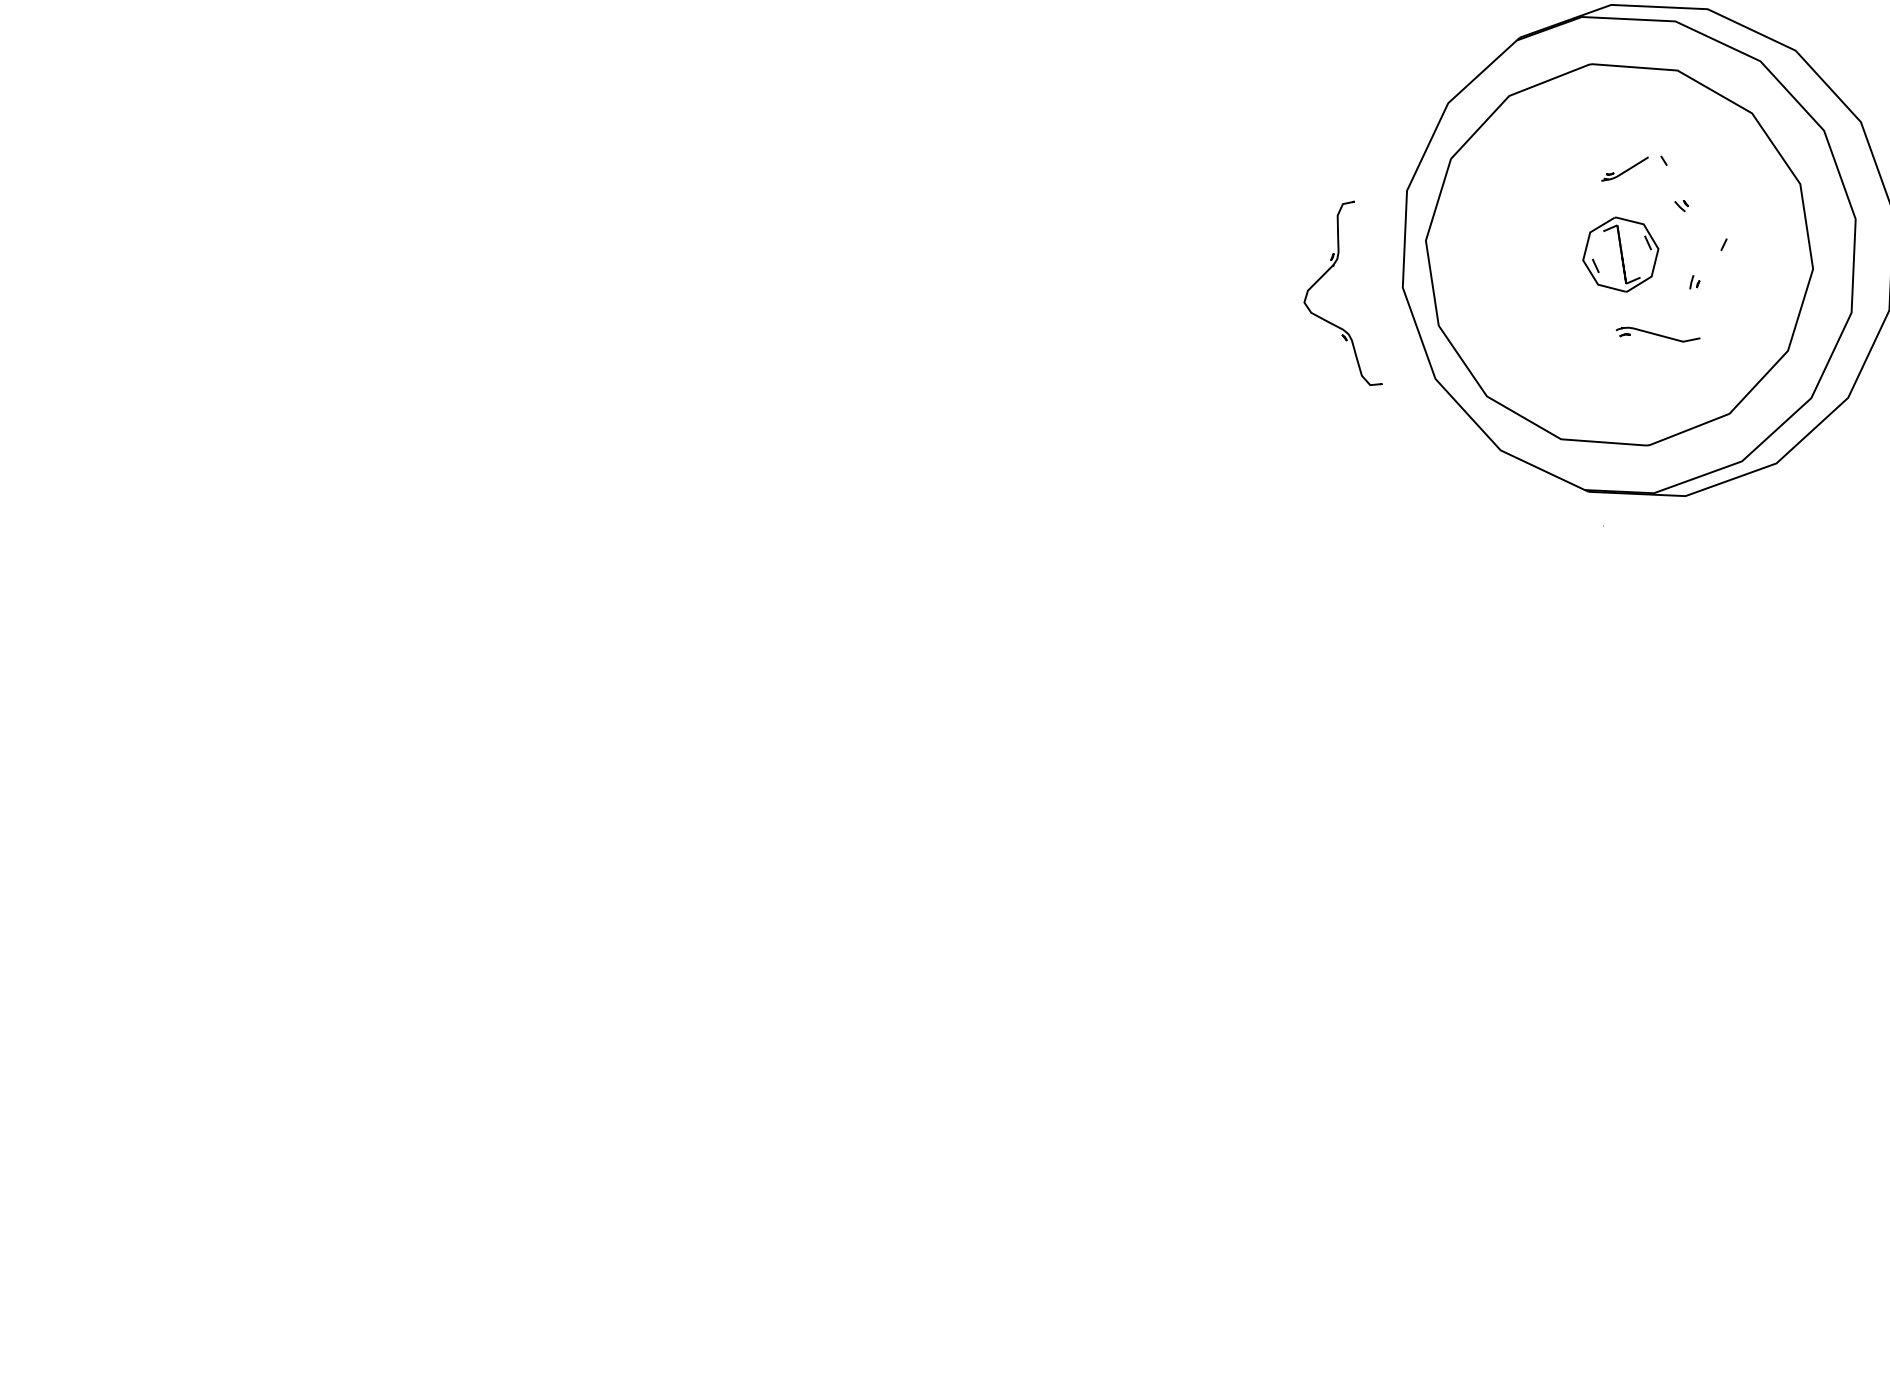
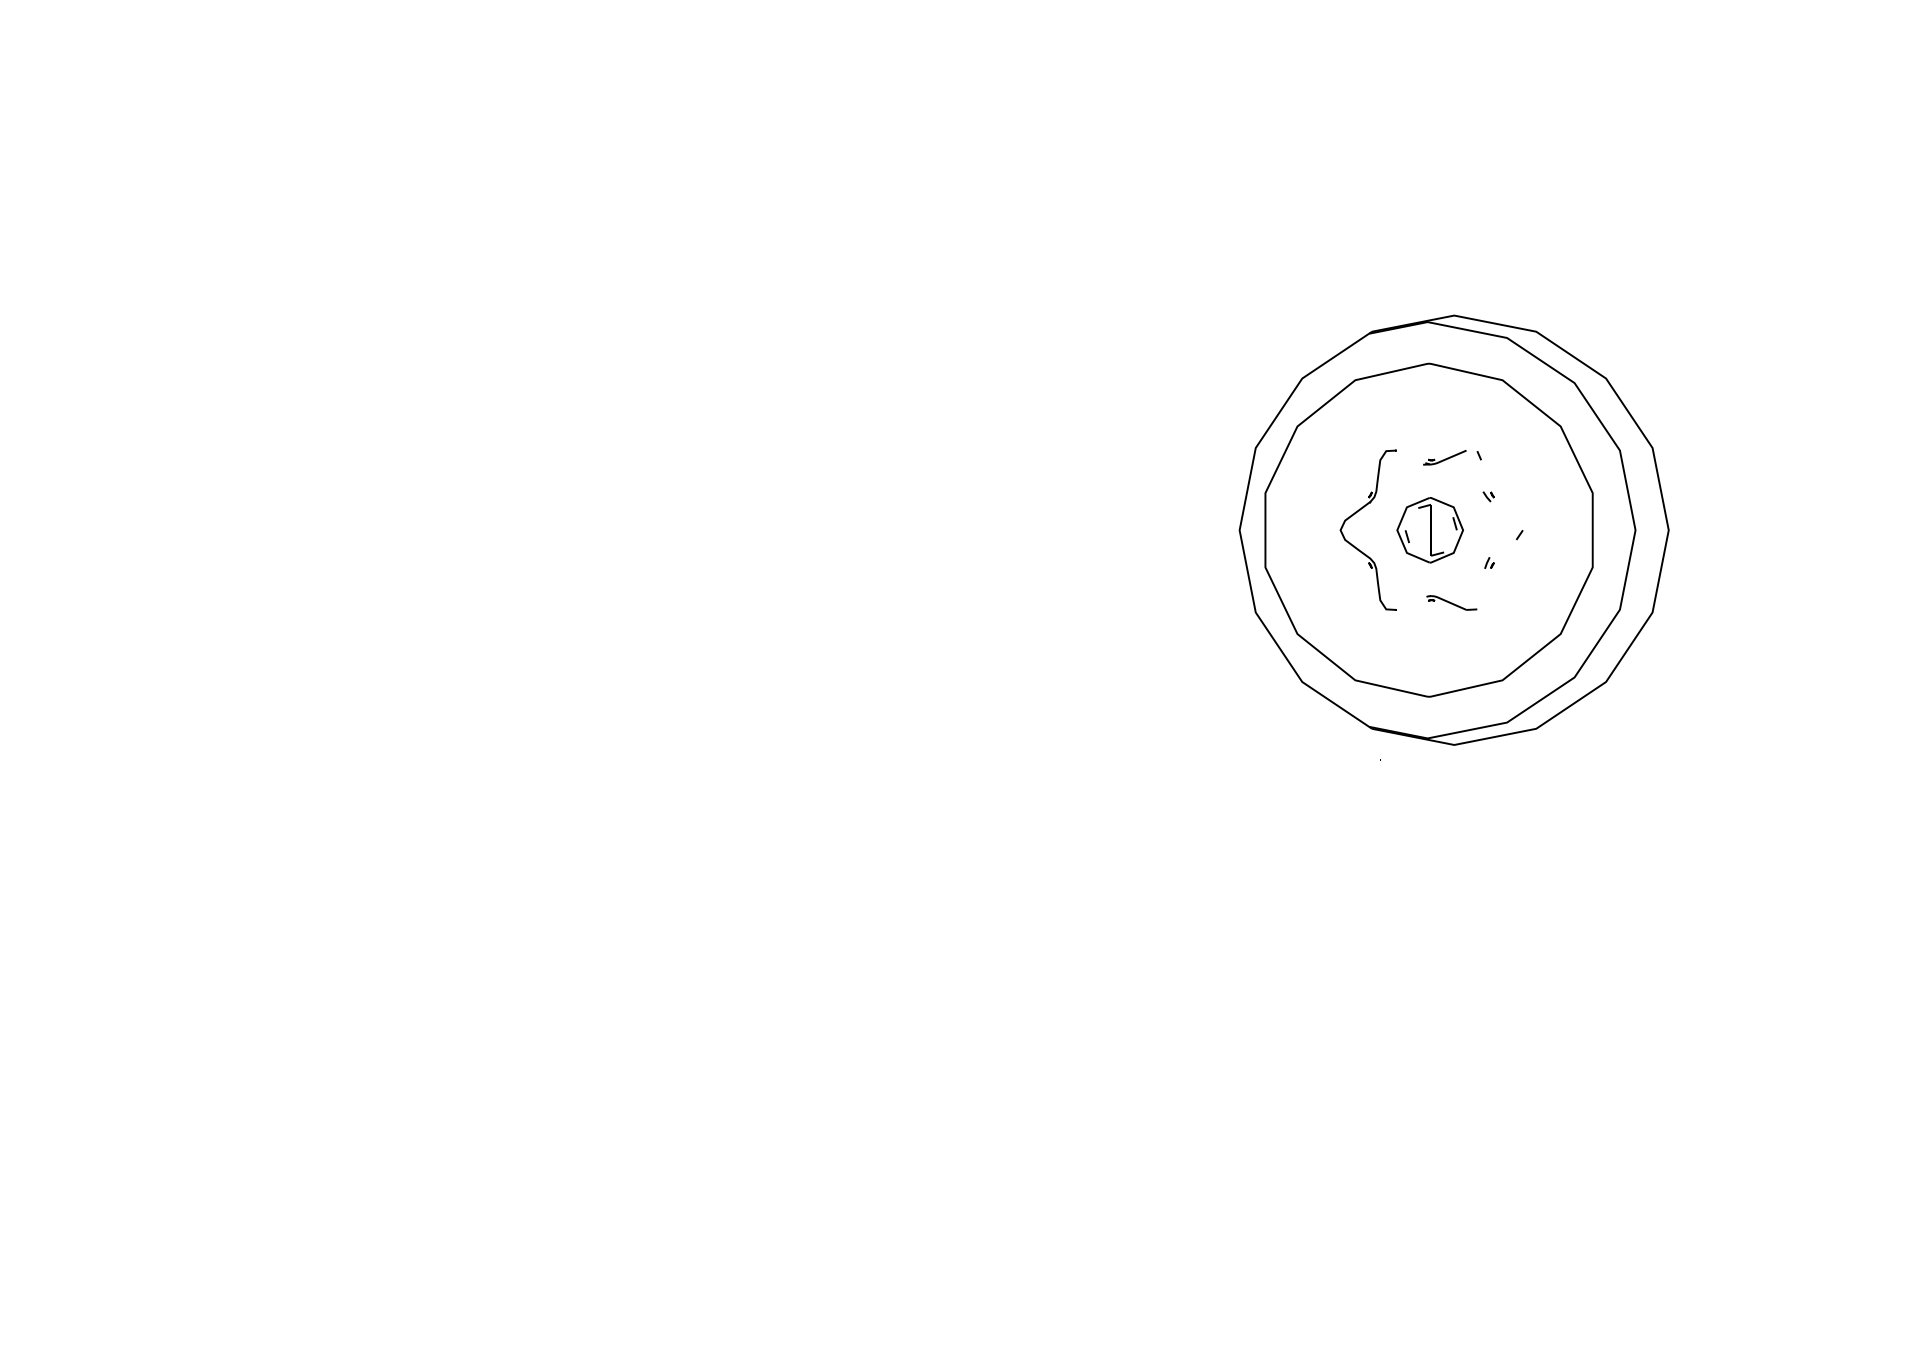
part: (1318, 281) -> (1355, 514), moved
part: (1657, 333) -> (1451, 602), size x0.71

